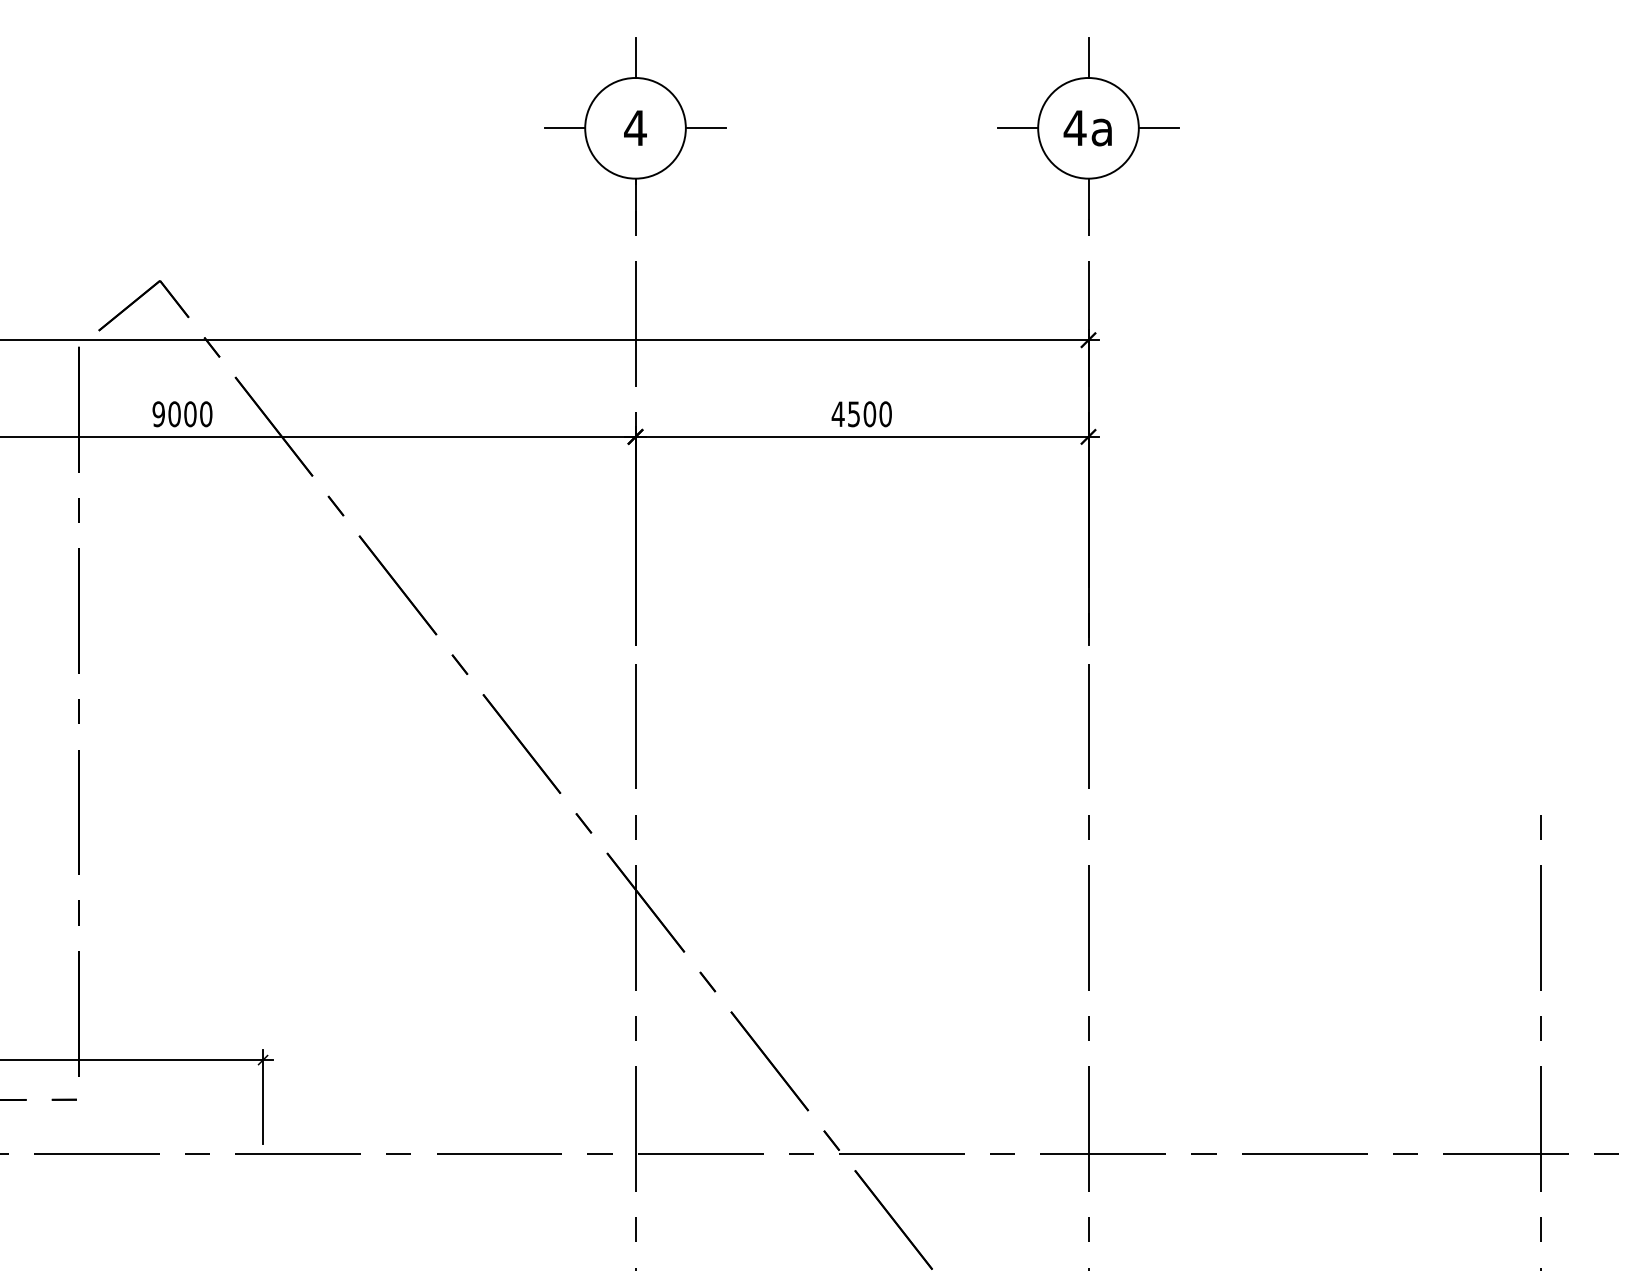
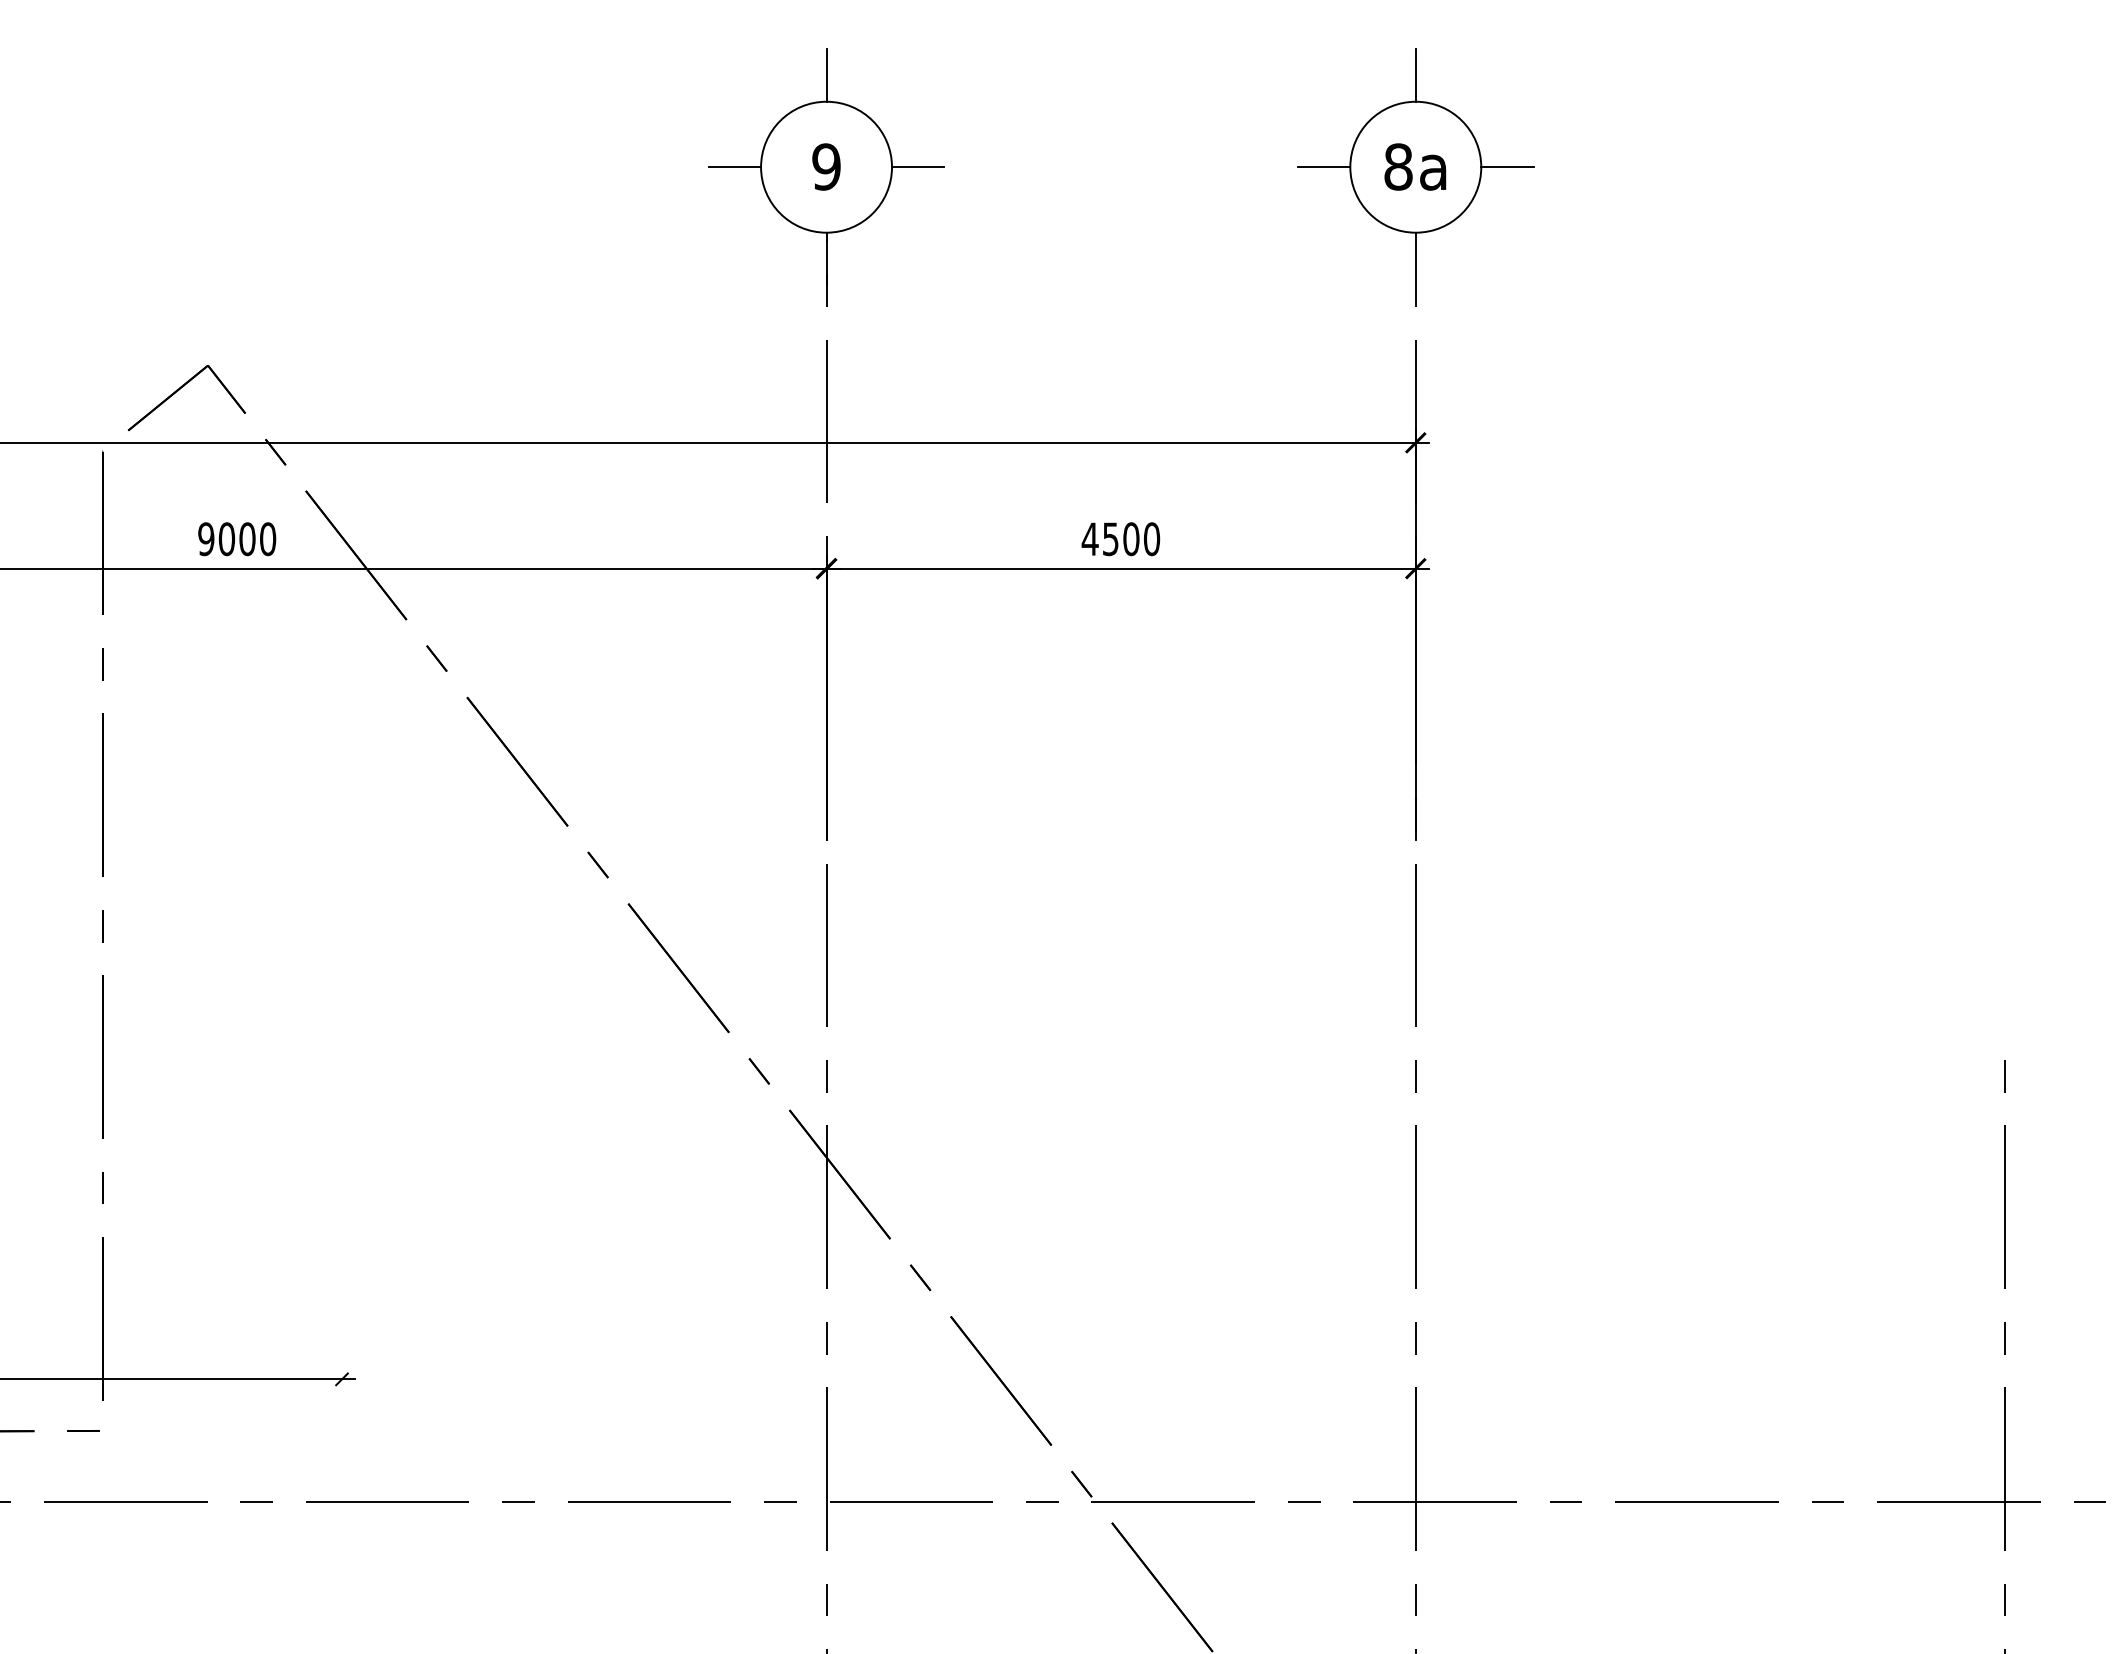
text: (635, 127) -> (826, 166), 4 -> 9
text: (1075, 127) -> (1398, 166), 4a -> 8a
line: (263, 1097) -> (342, 1427), removed

